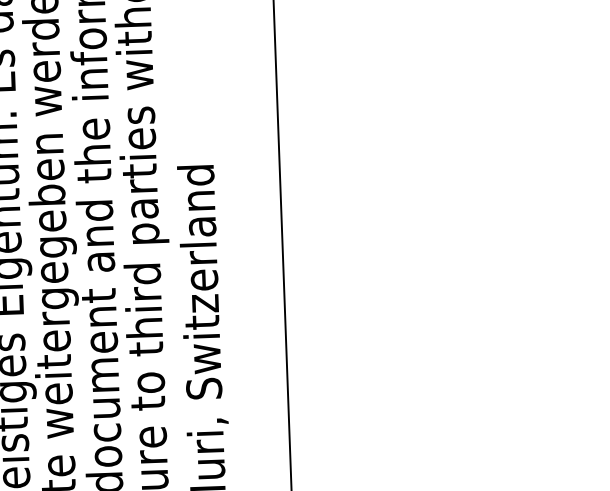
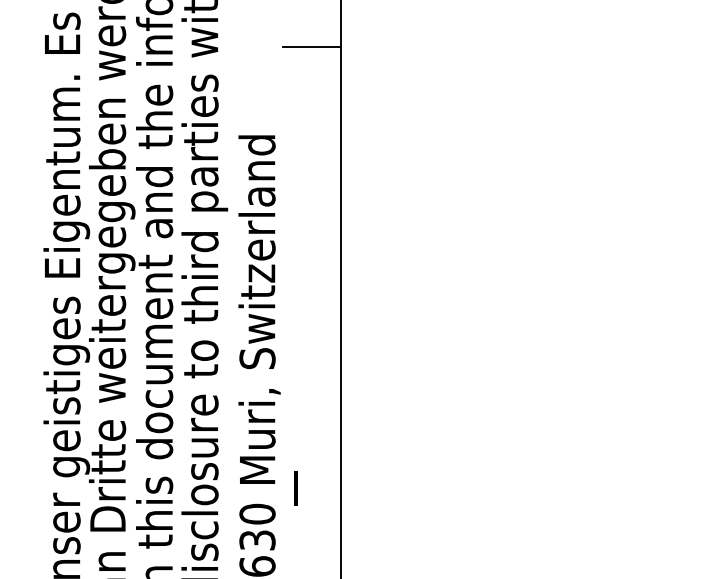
line: (246, 74) -> (311, 46), added

